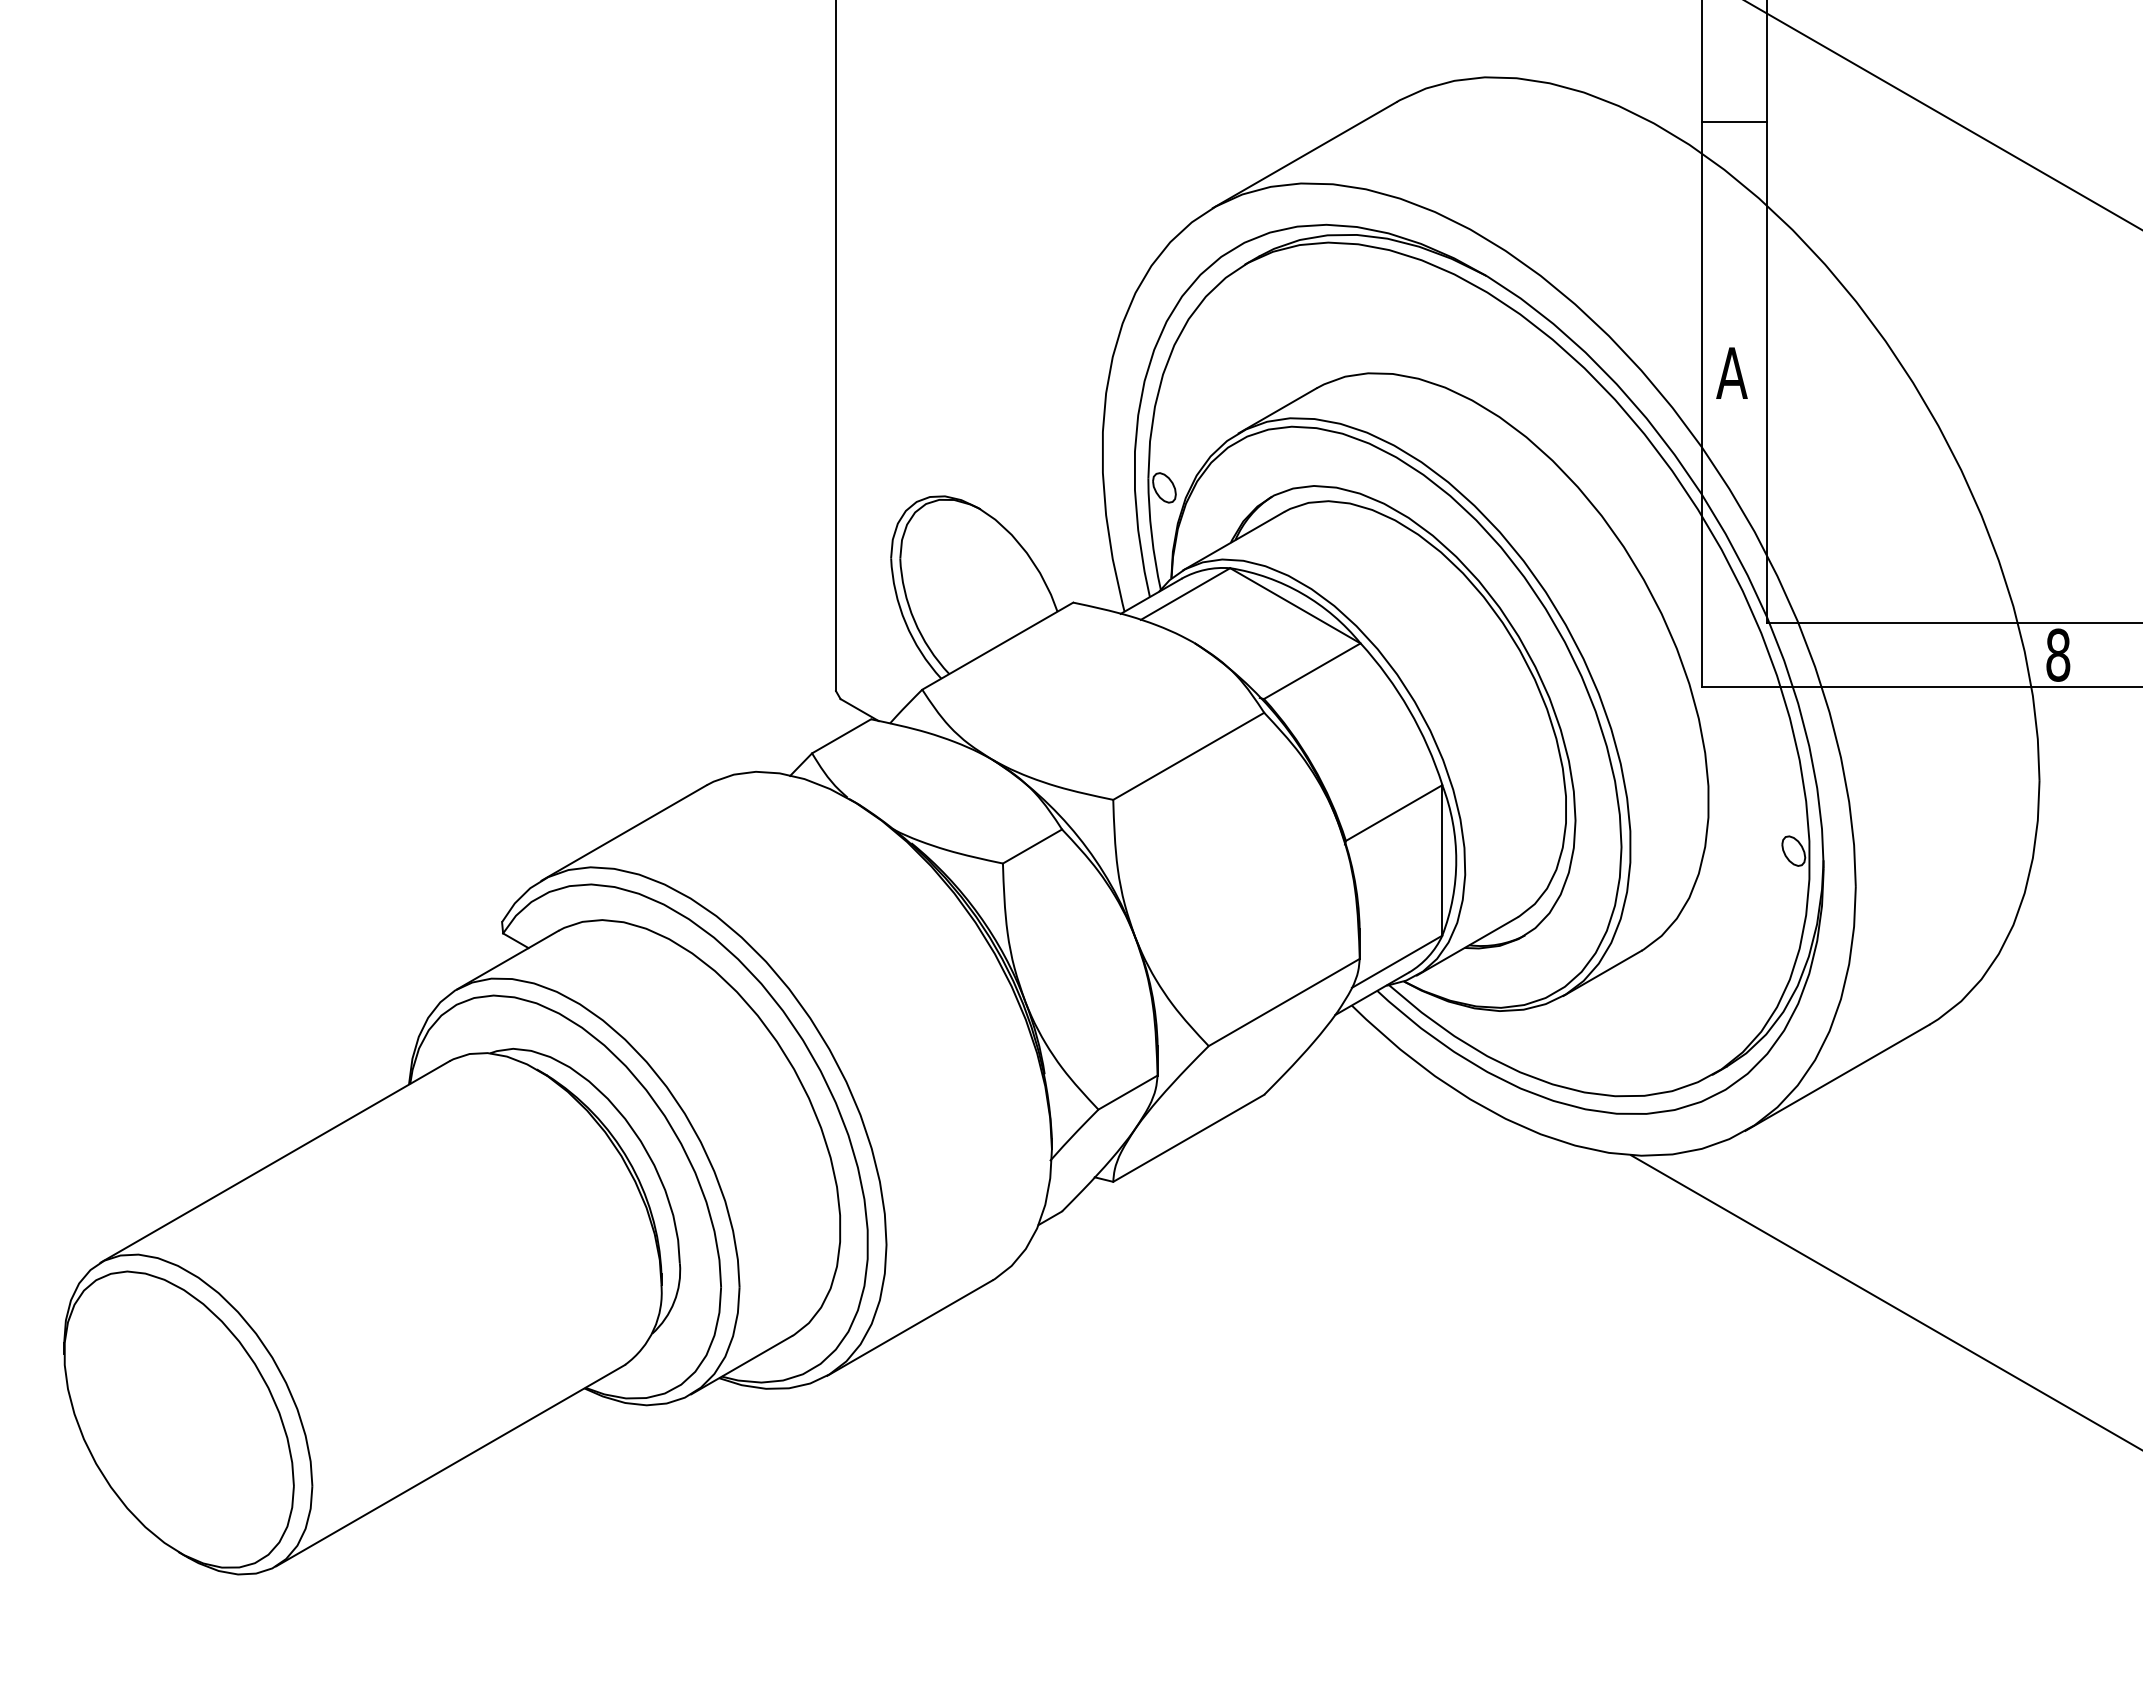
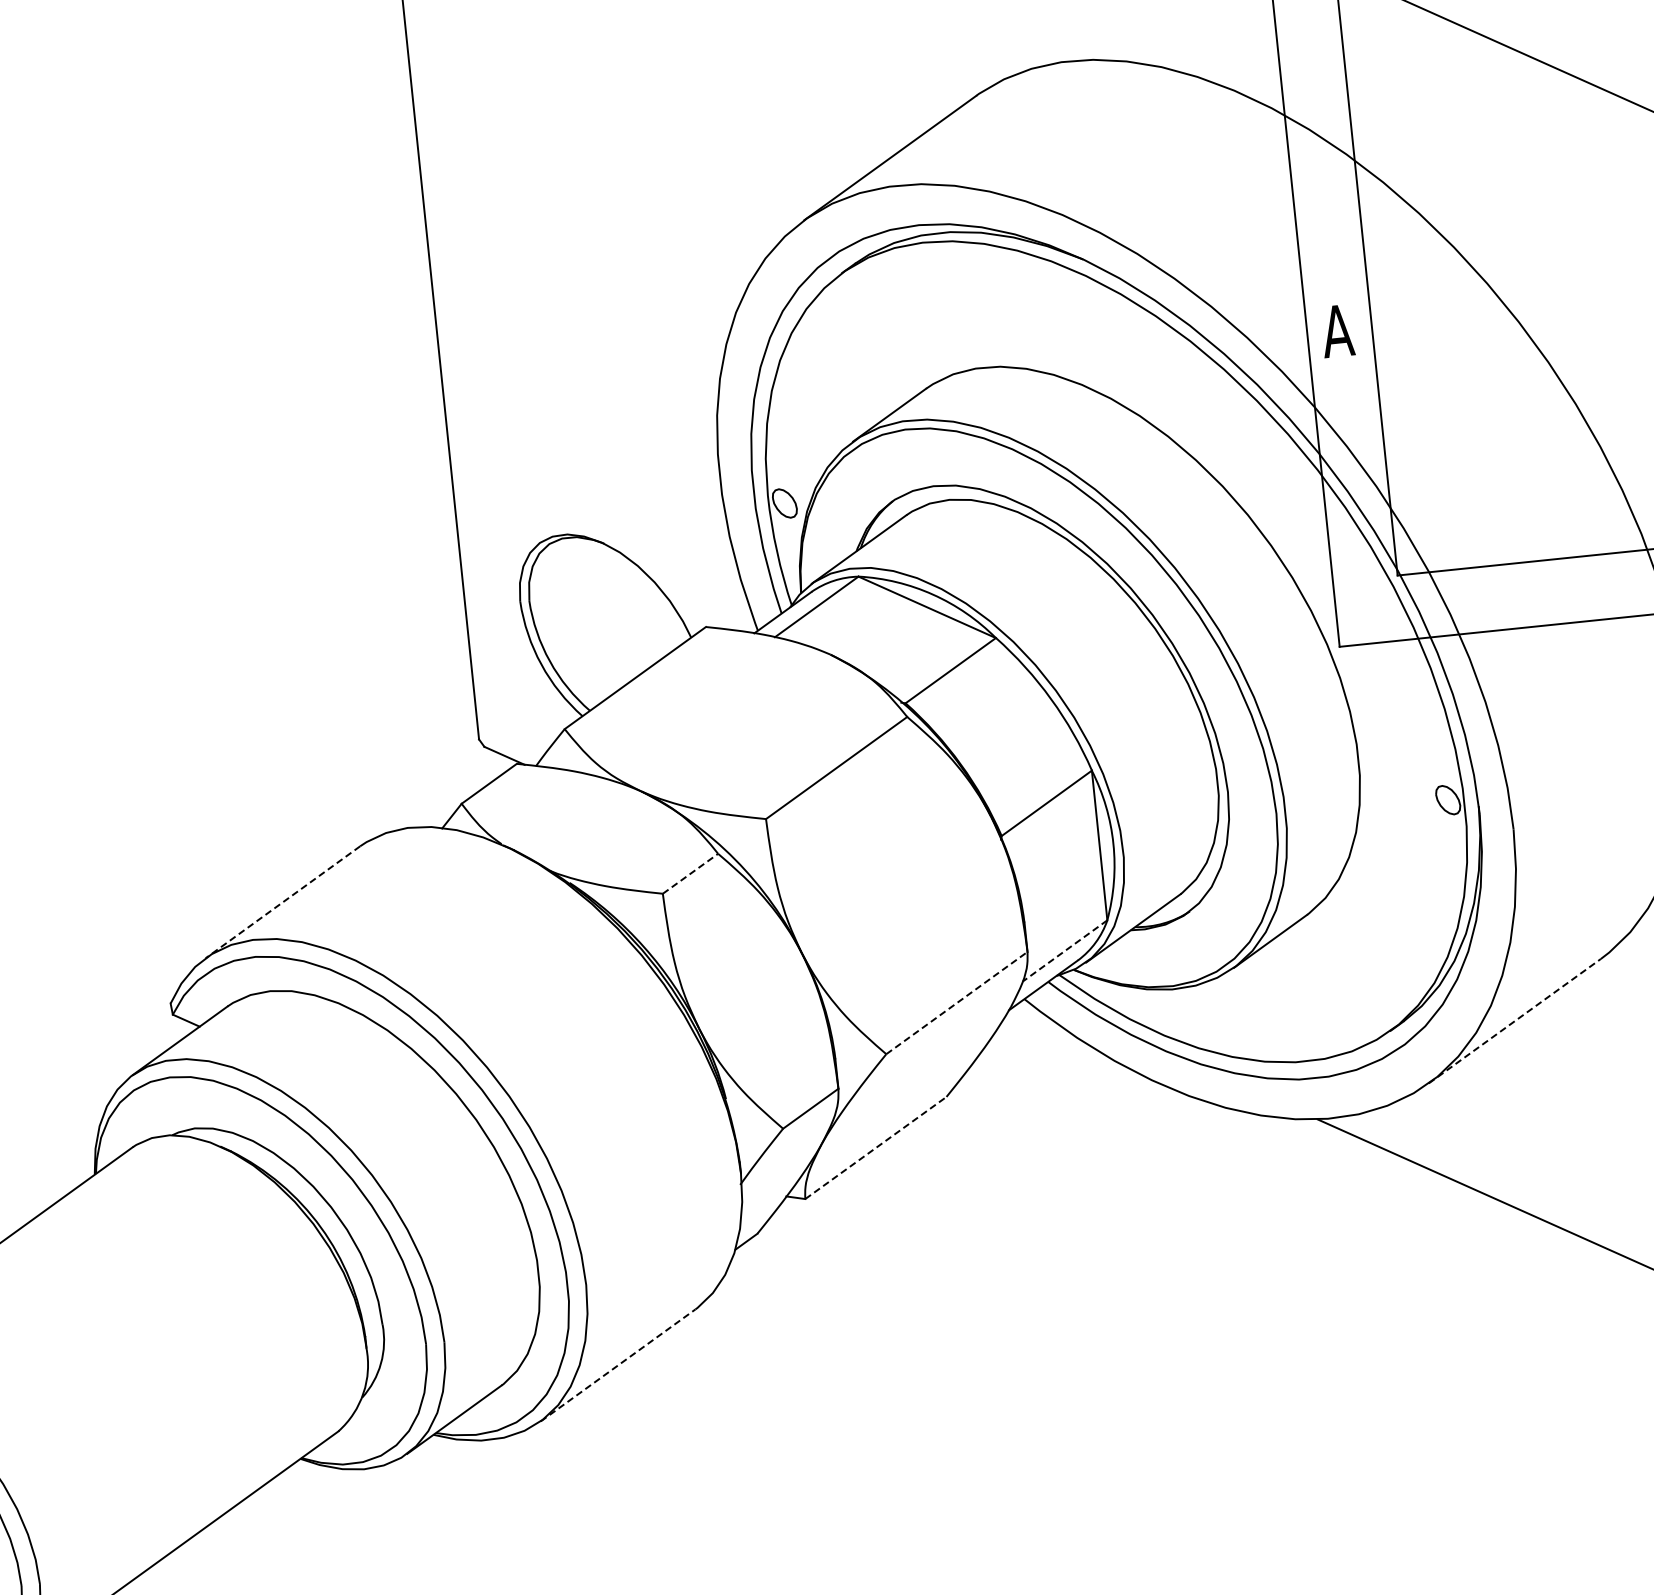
line: (1733, 122) -> (1313, 81), removed
line: (623, 833) -> (282, 902), solid -> dashed
line: (1032, 846) -> (690, 873), solid -> dashed
line: (1396, 962) -> (1064, 951), solid -> dashed
line: (1284, 1002) -> (957, 1003), solid -> dashed
line: (1837, 1077) -> (1514, 1020), solid -> dashed
line: (1189, 1138) -> (876, 1148), solid -> dashed
line: (910, 1327) -> (618, 1364), solid -> dashed

